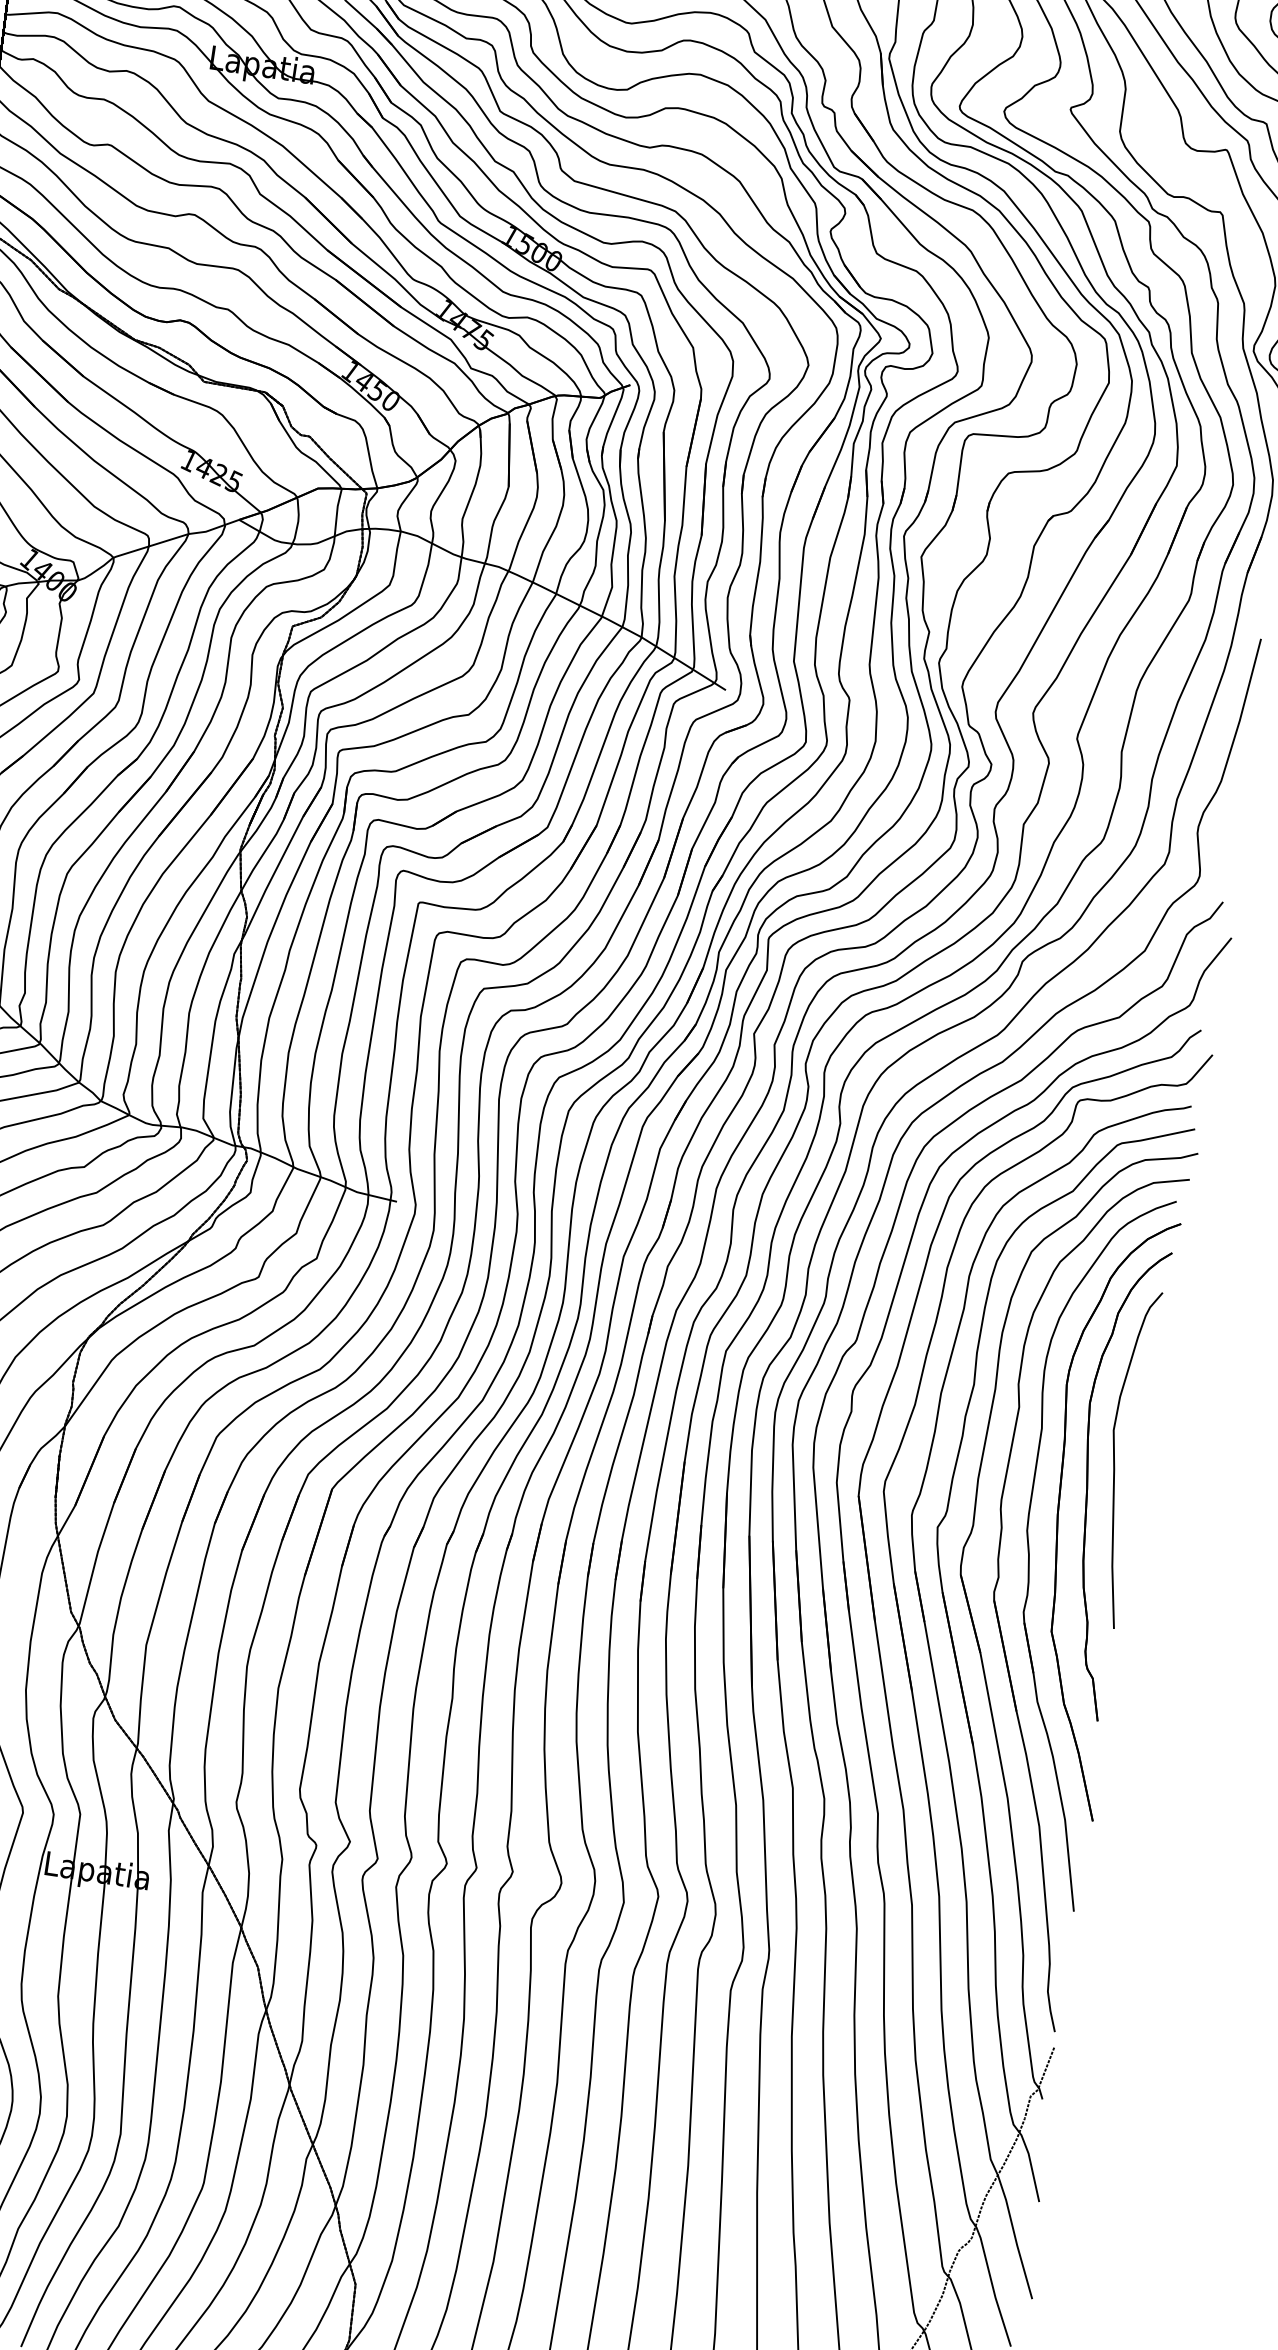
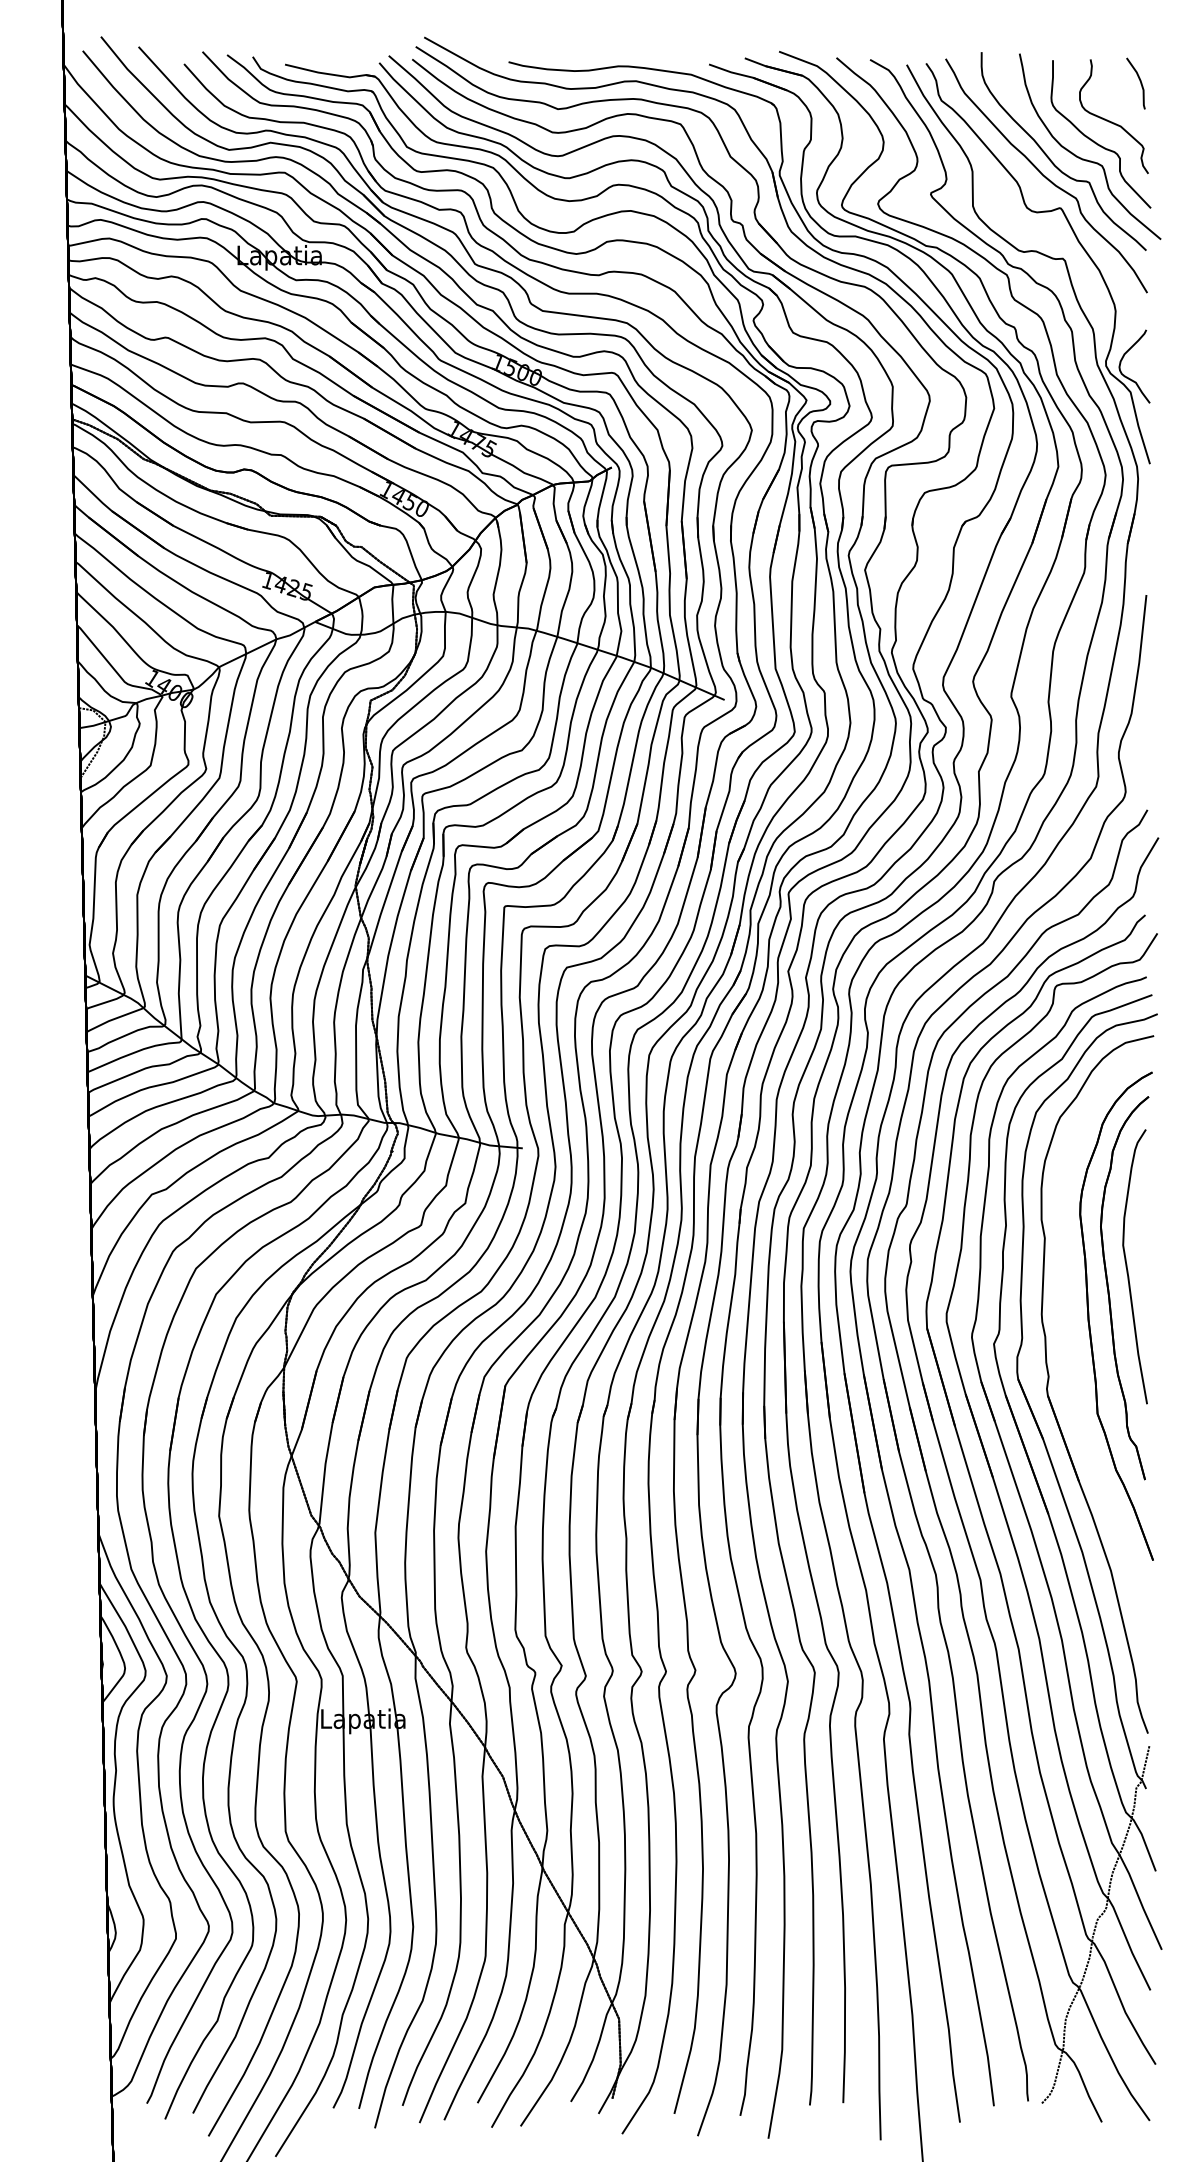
part: (1030, 1554) -> (1071, 1354), removed

